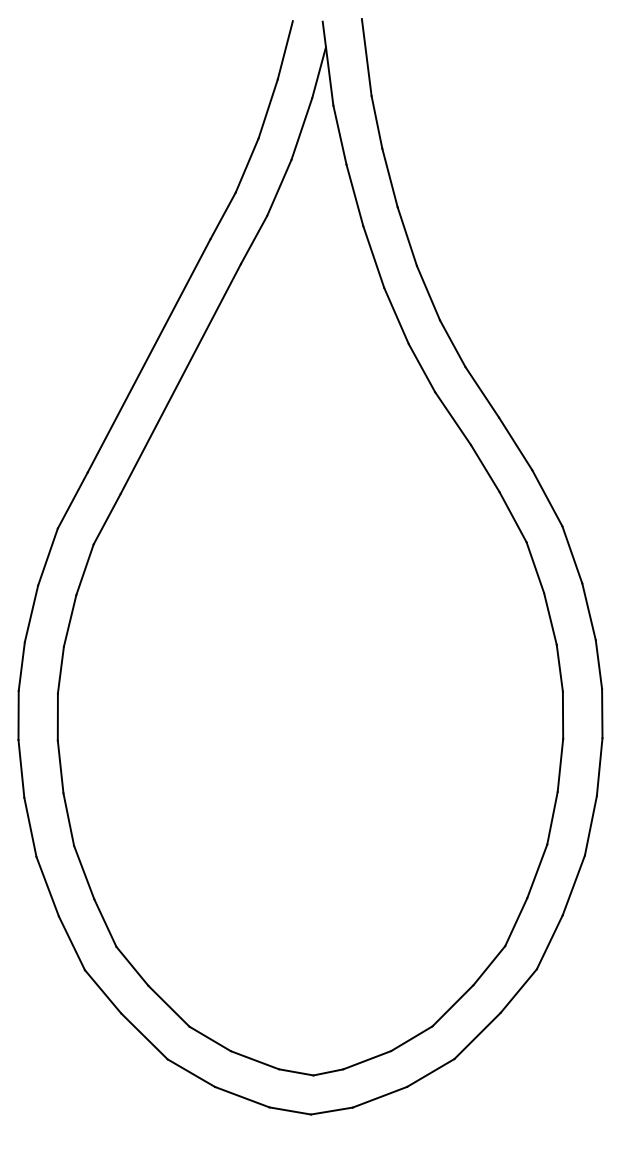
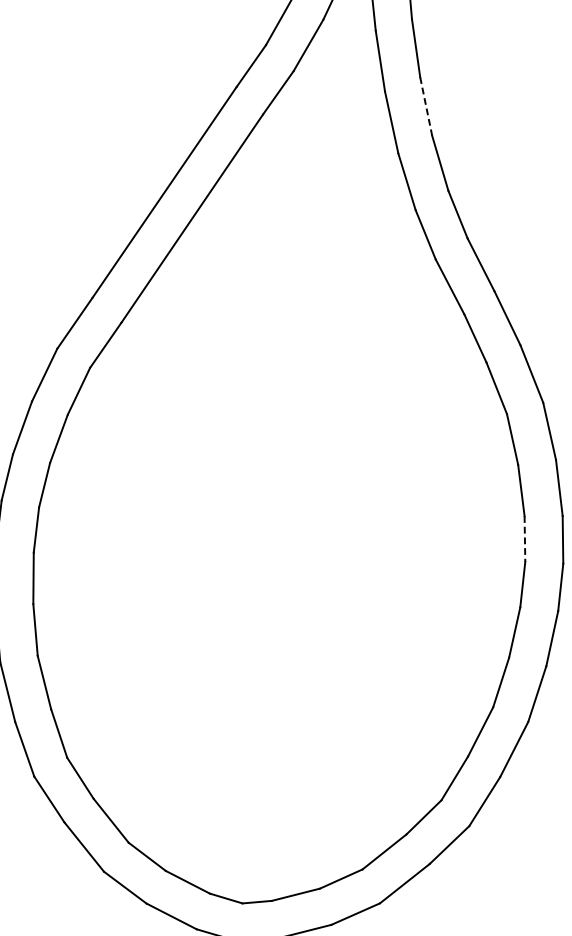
line: (407, 236) -> (426, 106), solid -> dashed
line: (559, 668) -> (524, 539), solid -> dashed

